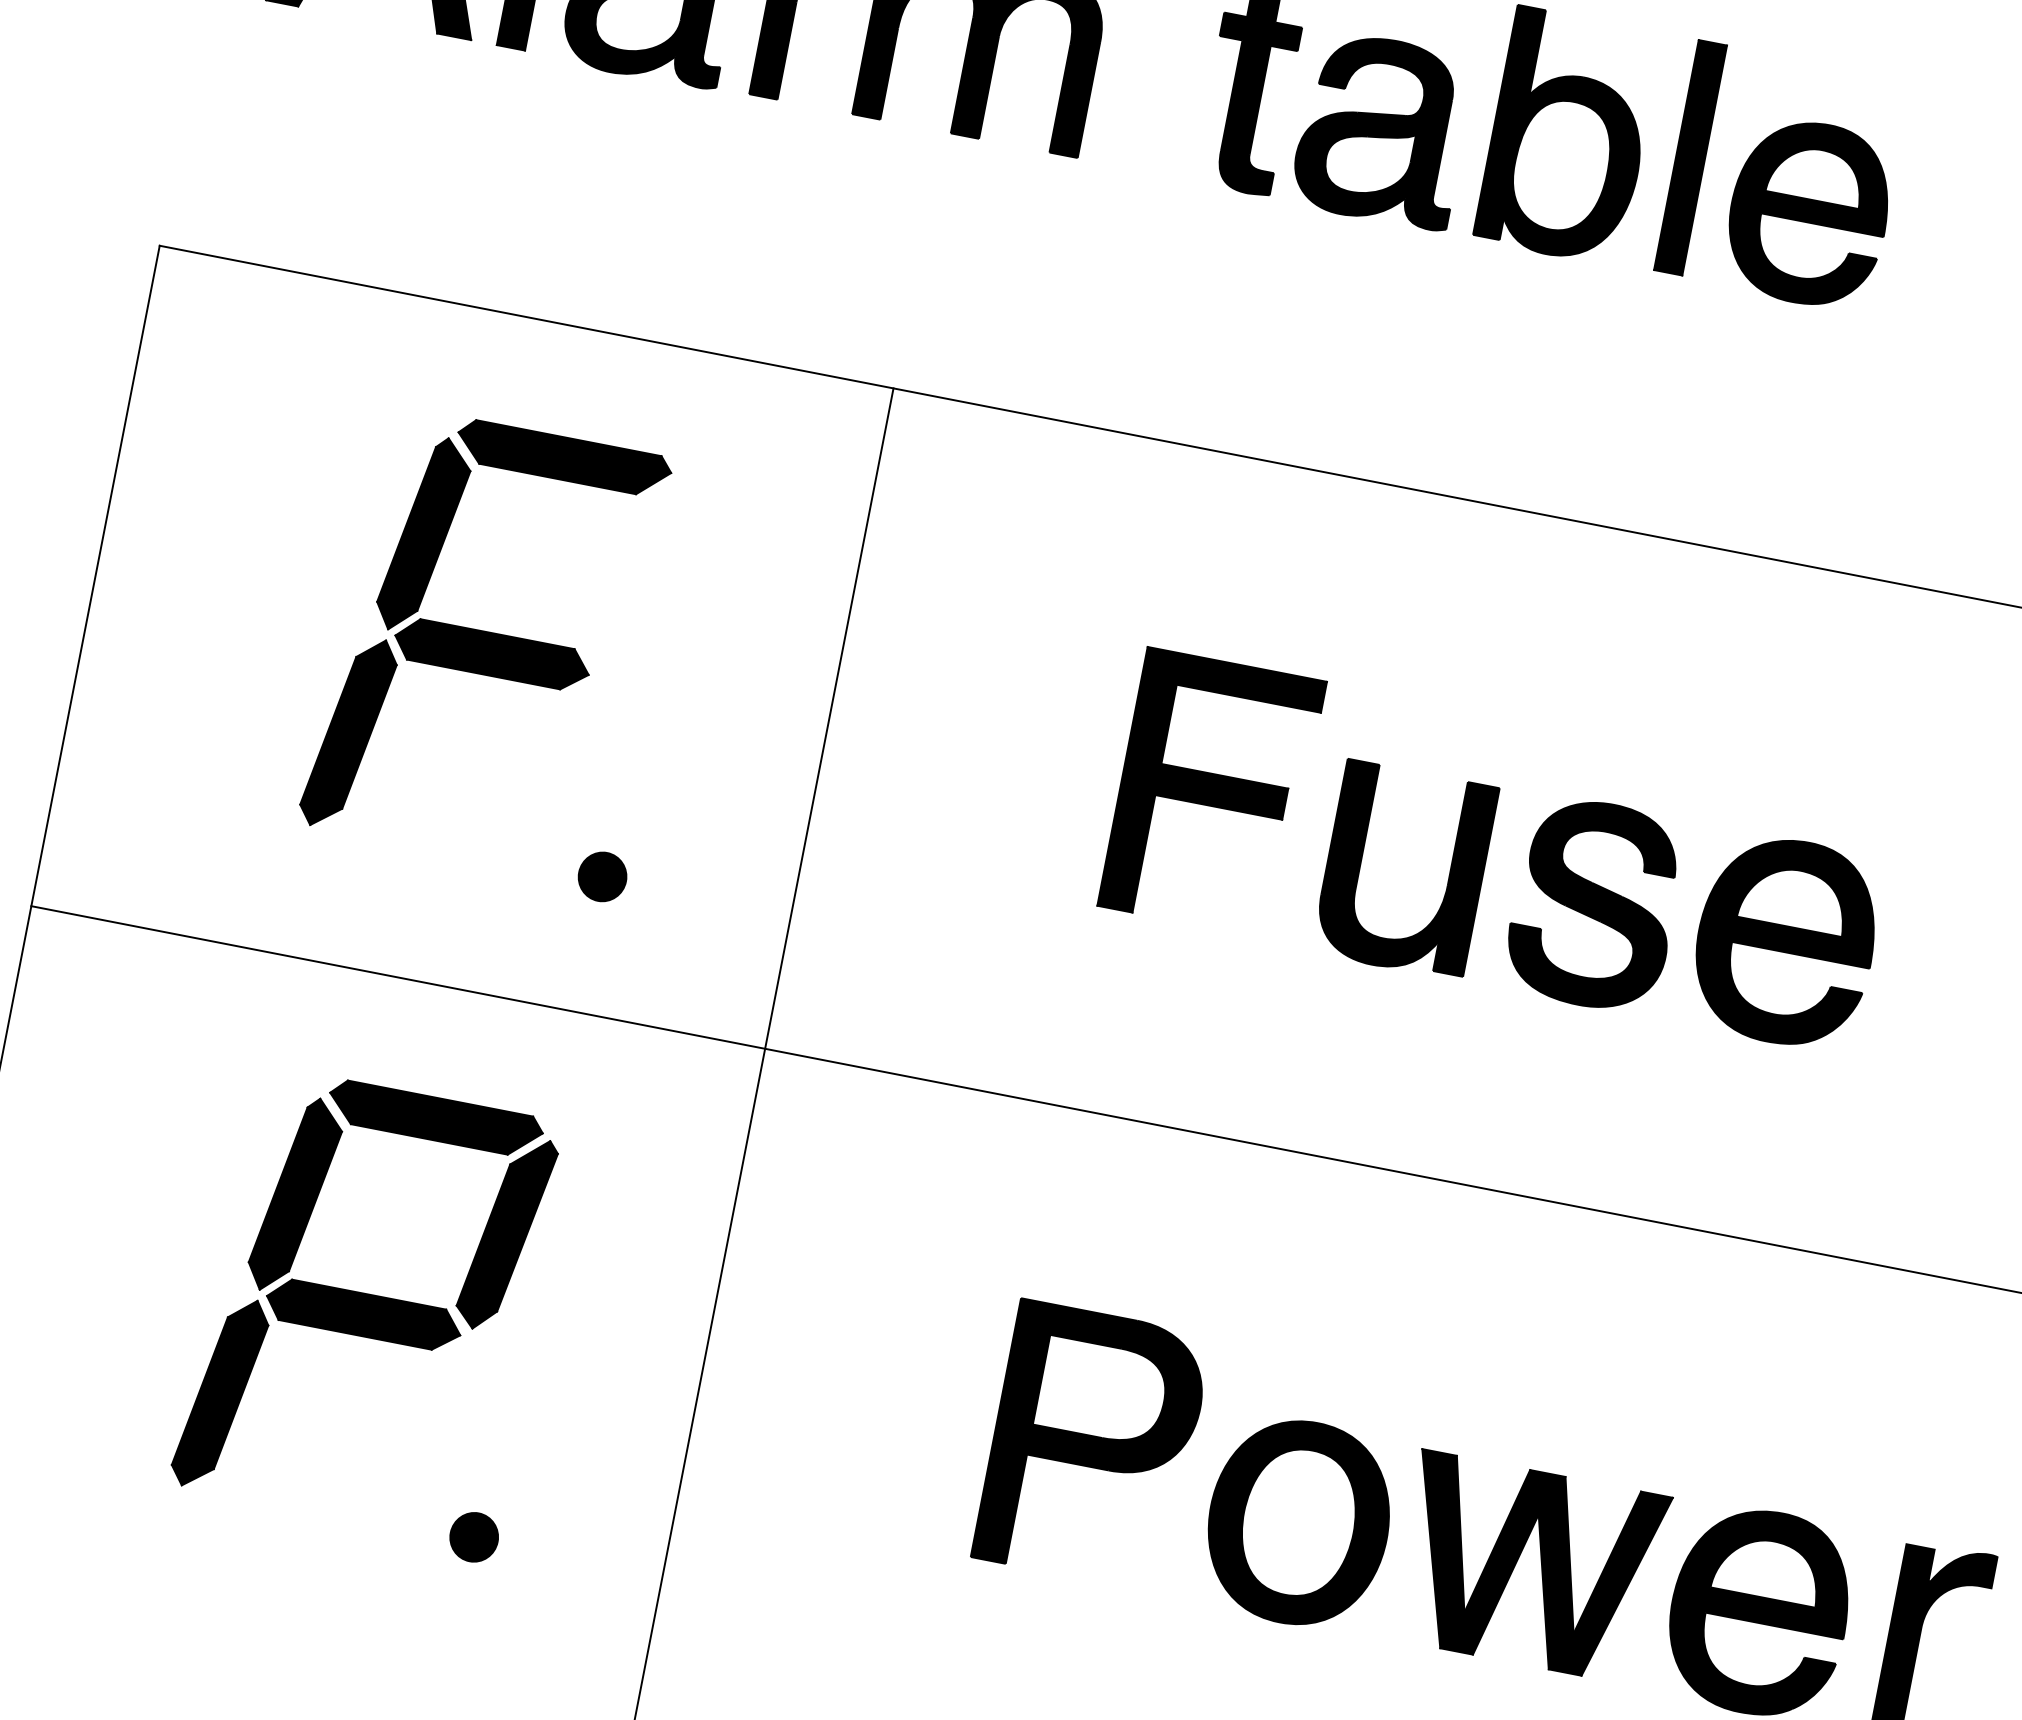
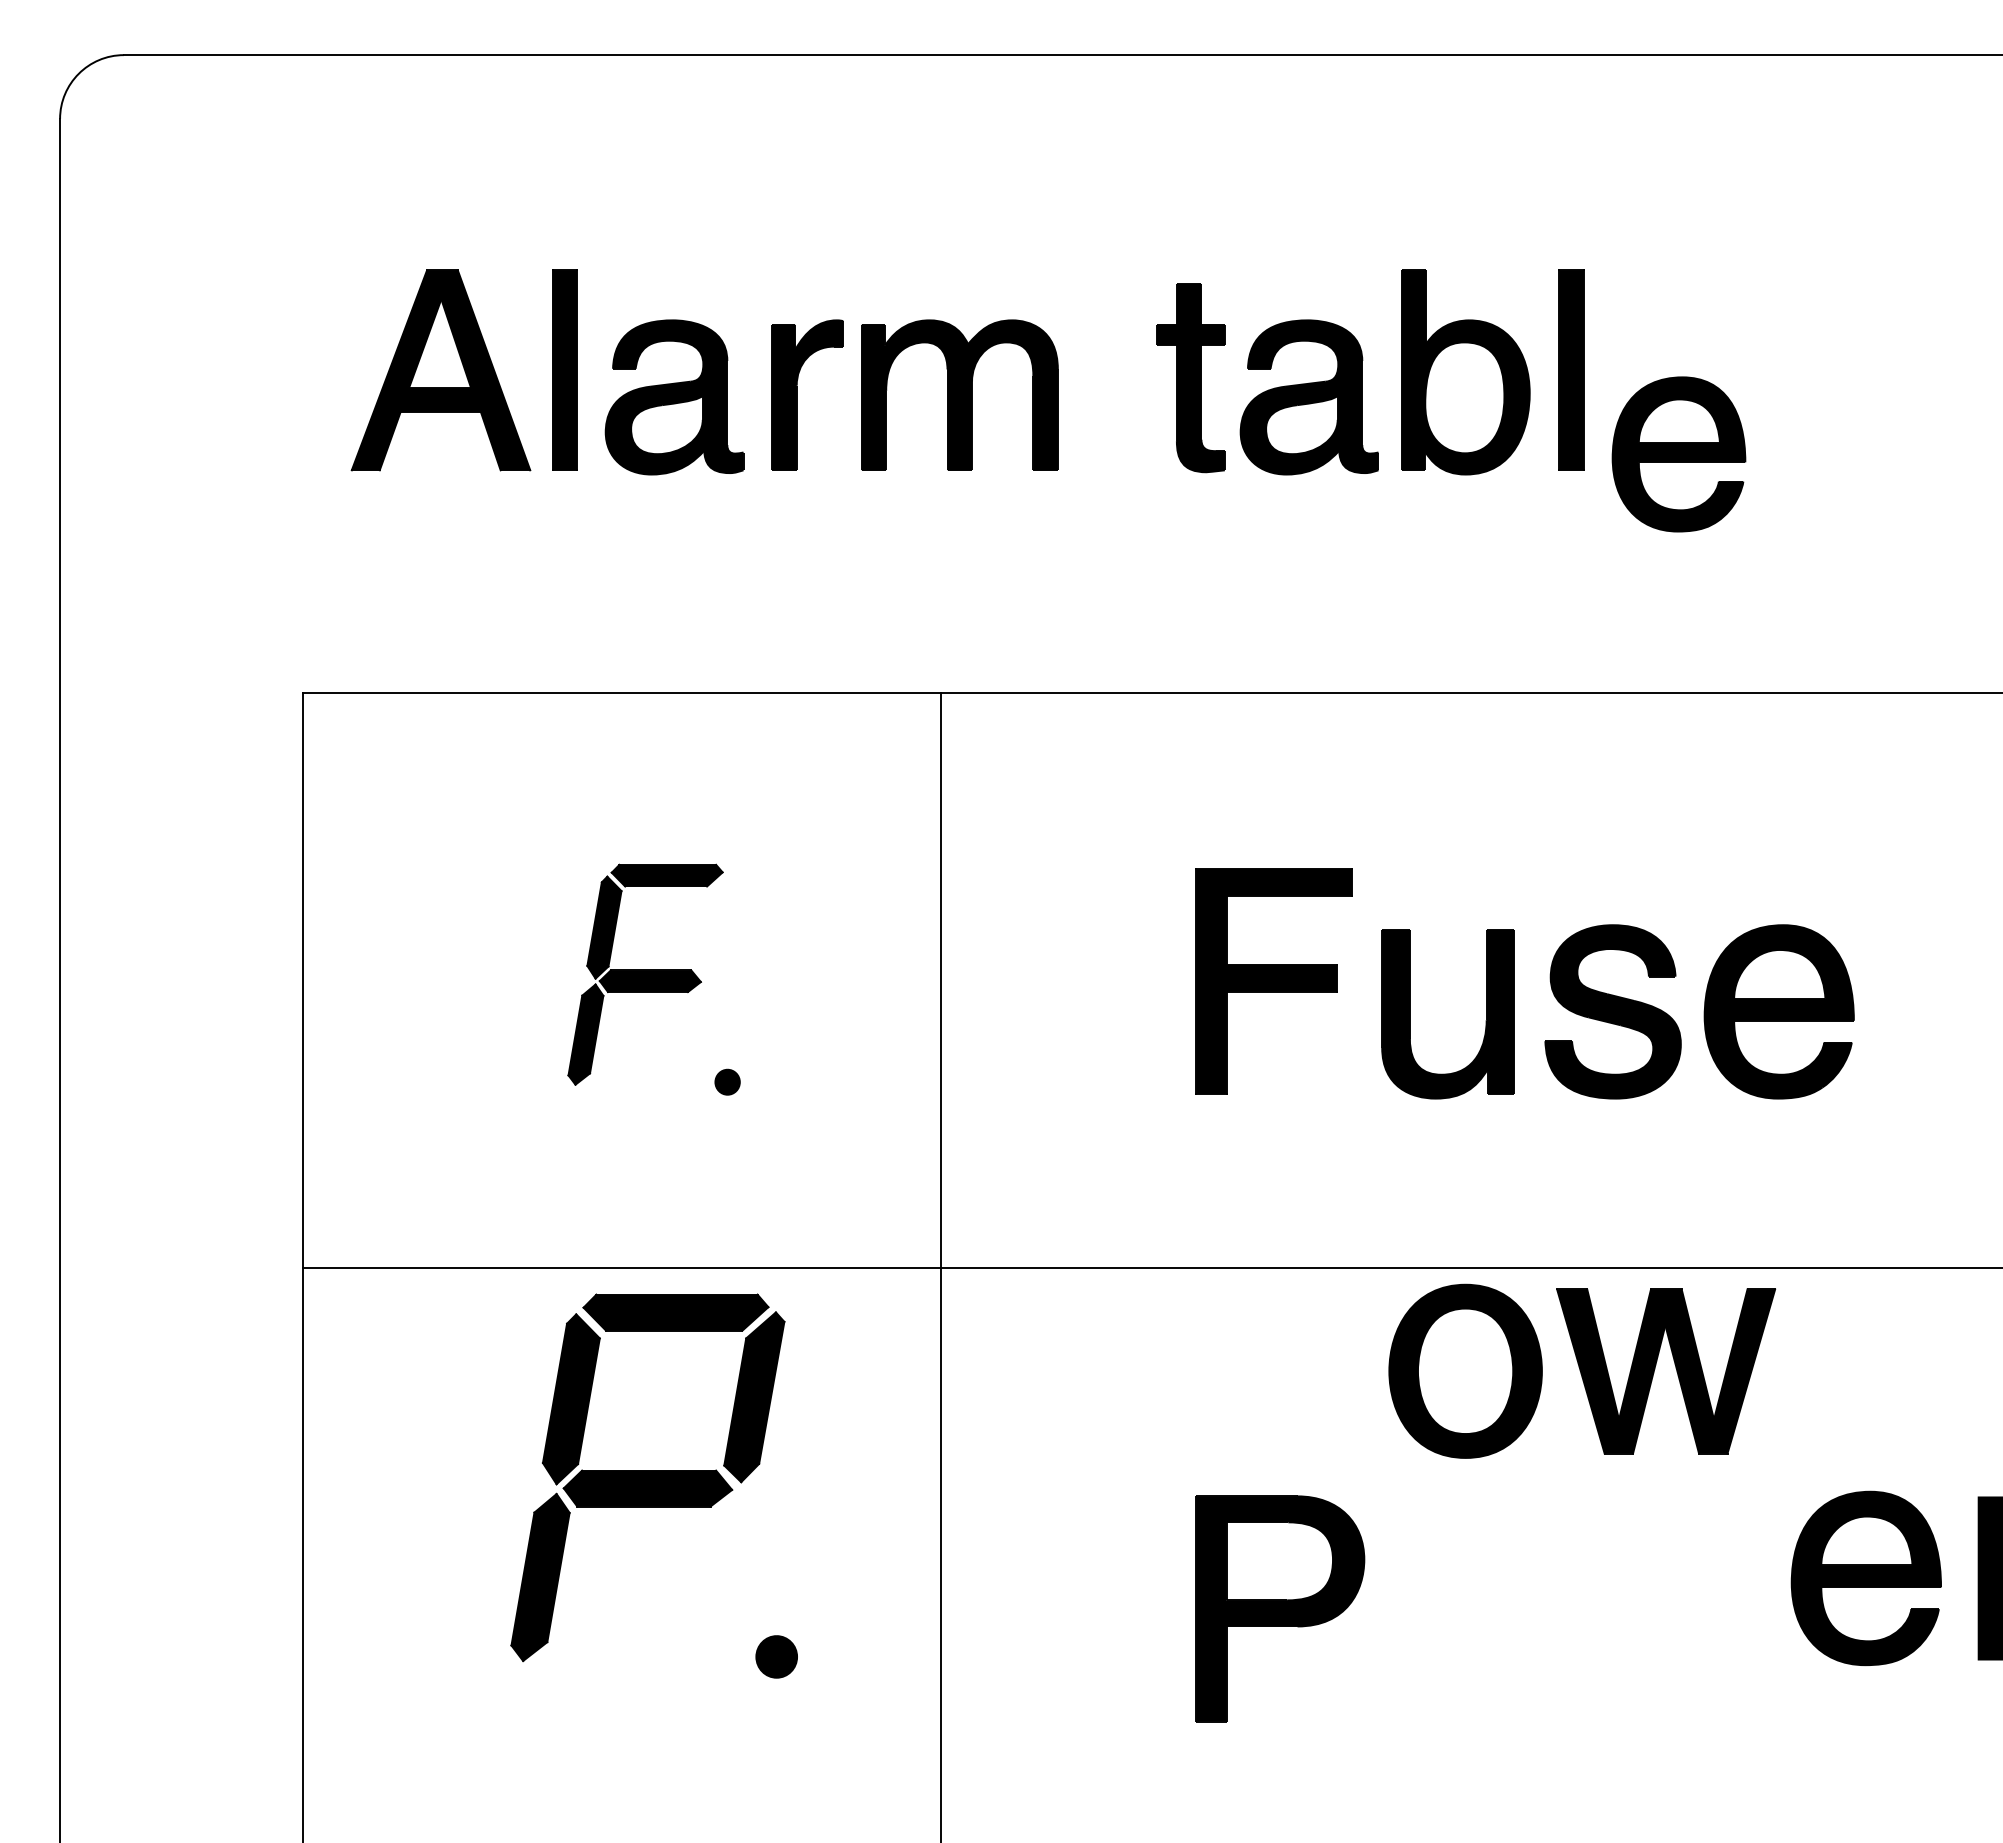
part: (1808, 213) -> (1678, 454), moved
part: (499, 652) -> (653, 979), size x0.6
part: (370, 1312) -> (653, 1485), moved
part: (1092, 1445) -> (1280, 1608), moved
part: (1433, 1547) -> (1582, 1370), moved

